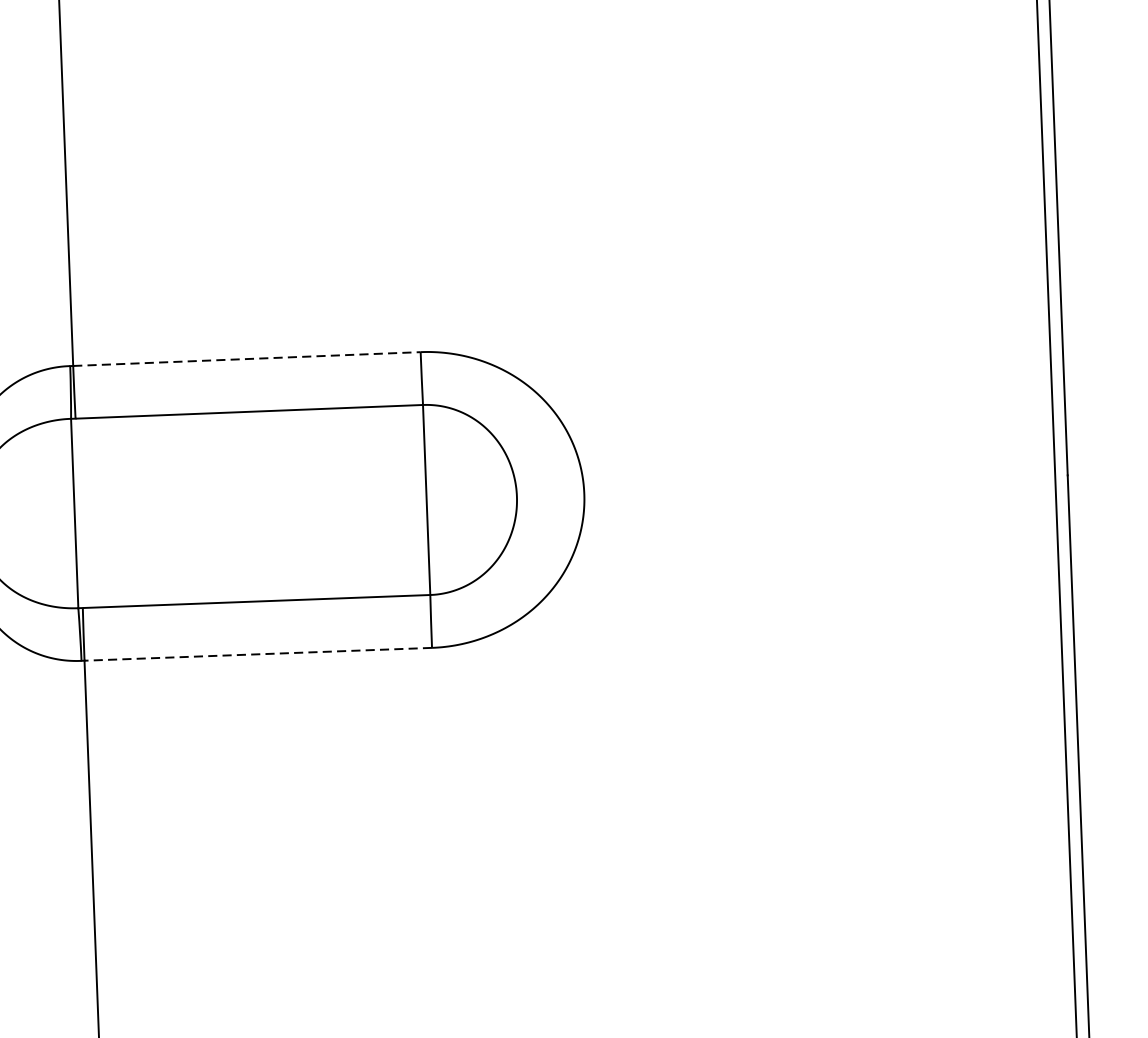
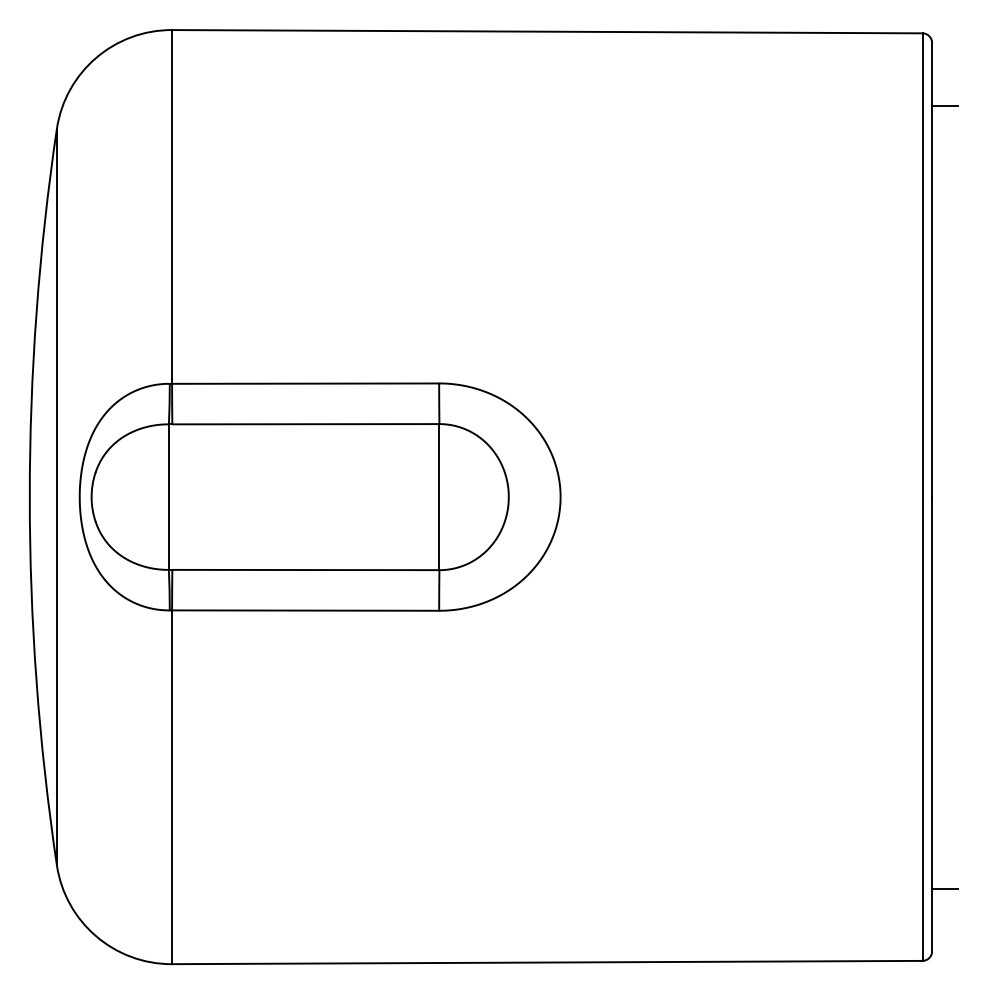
line: (246, 358) -> (305, 383), dashed -> solid
line: (258, 654) -> (305, 610), dashed -> solid
line: (1104, 983) -> (945, 888), added

